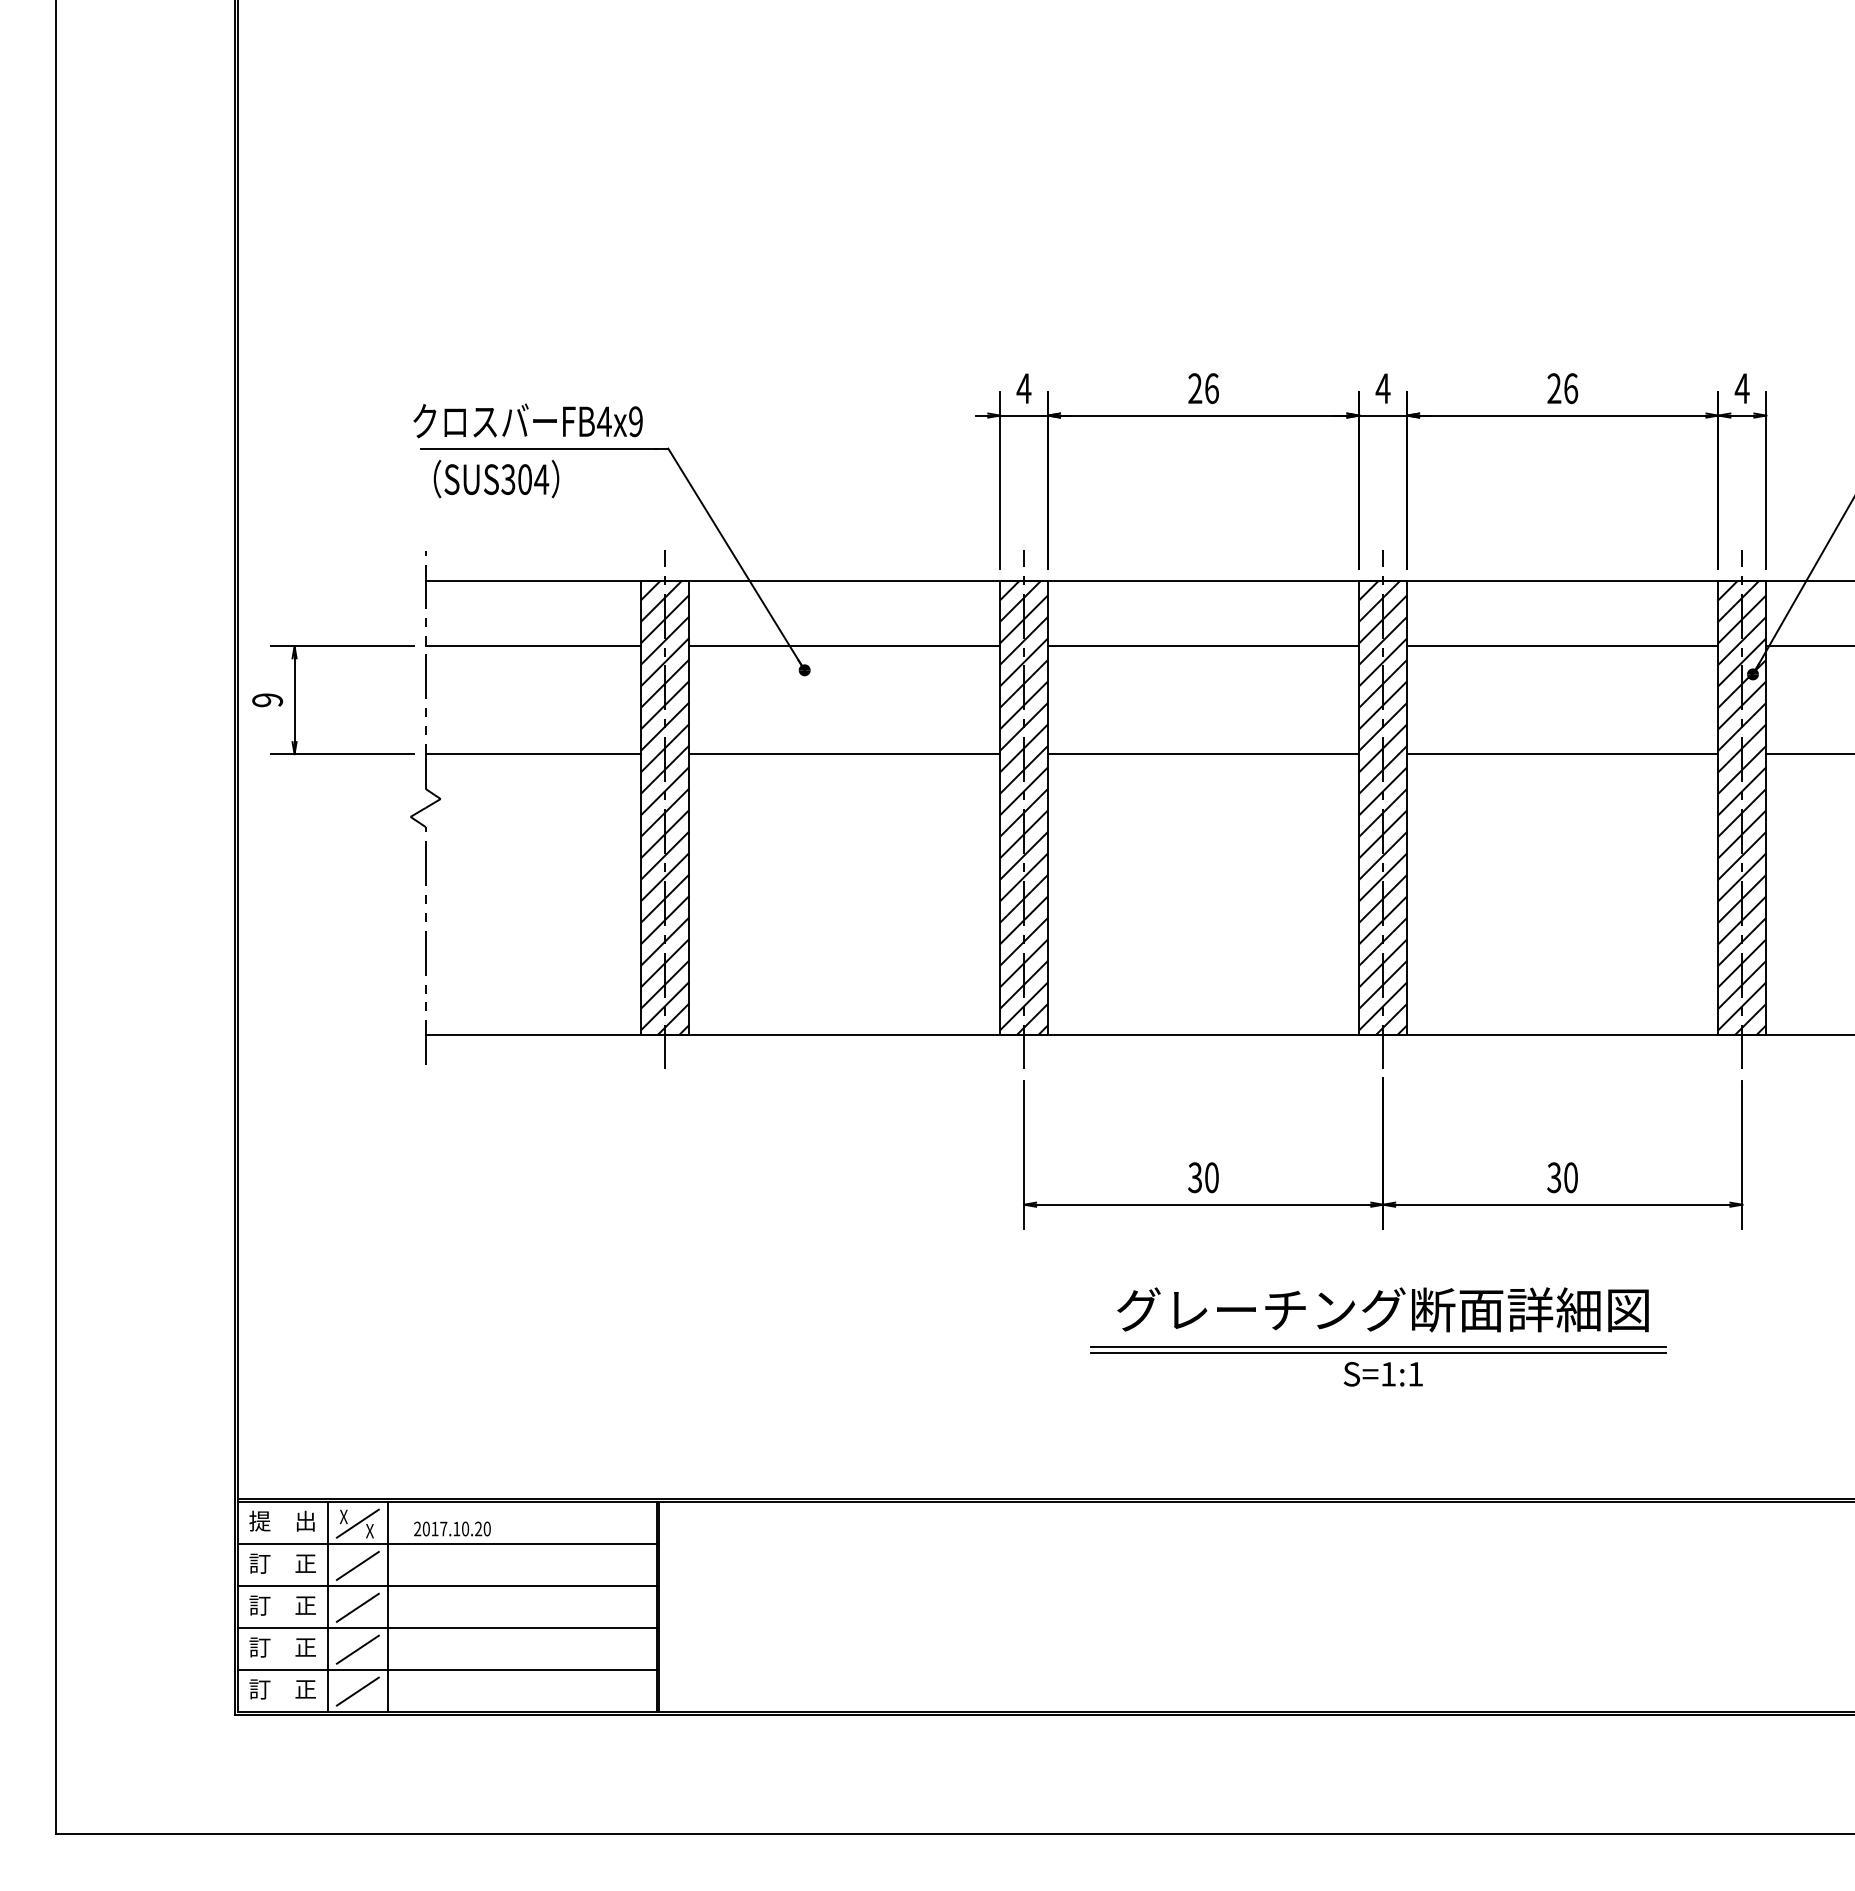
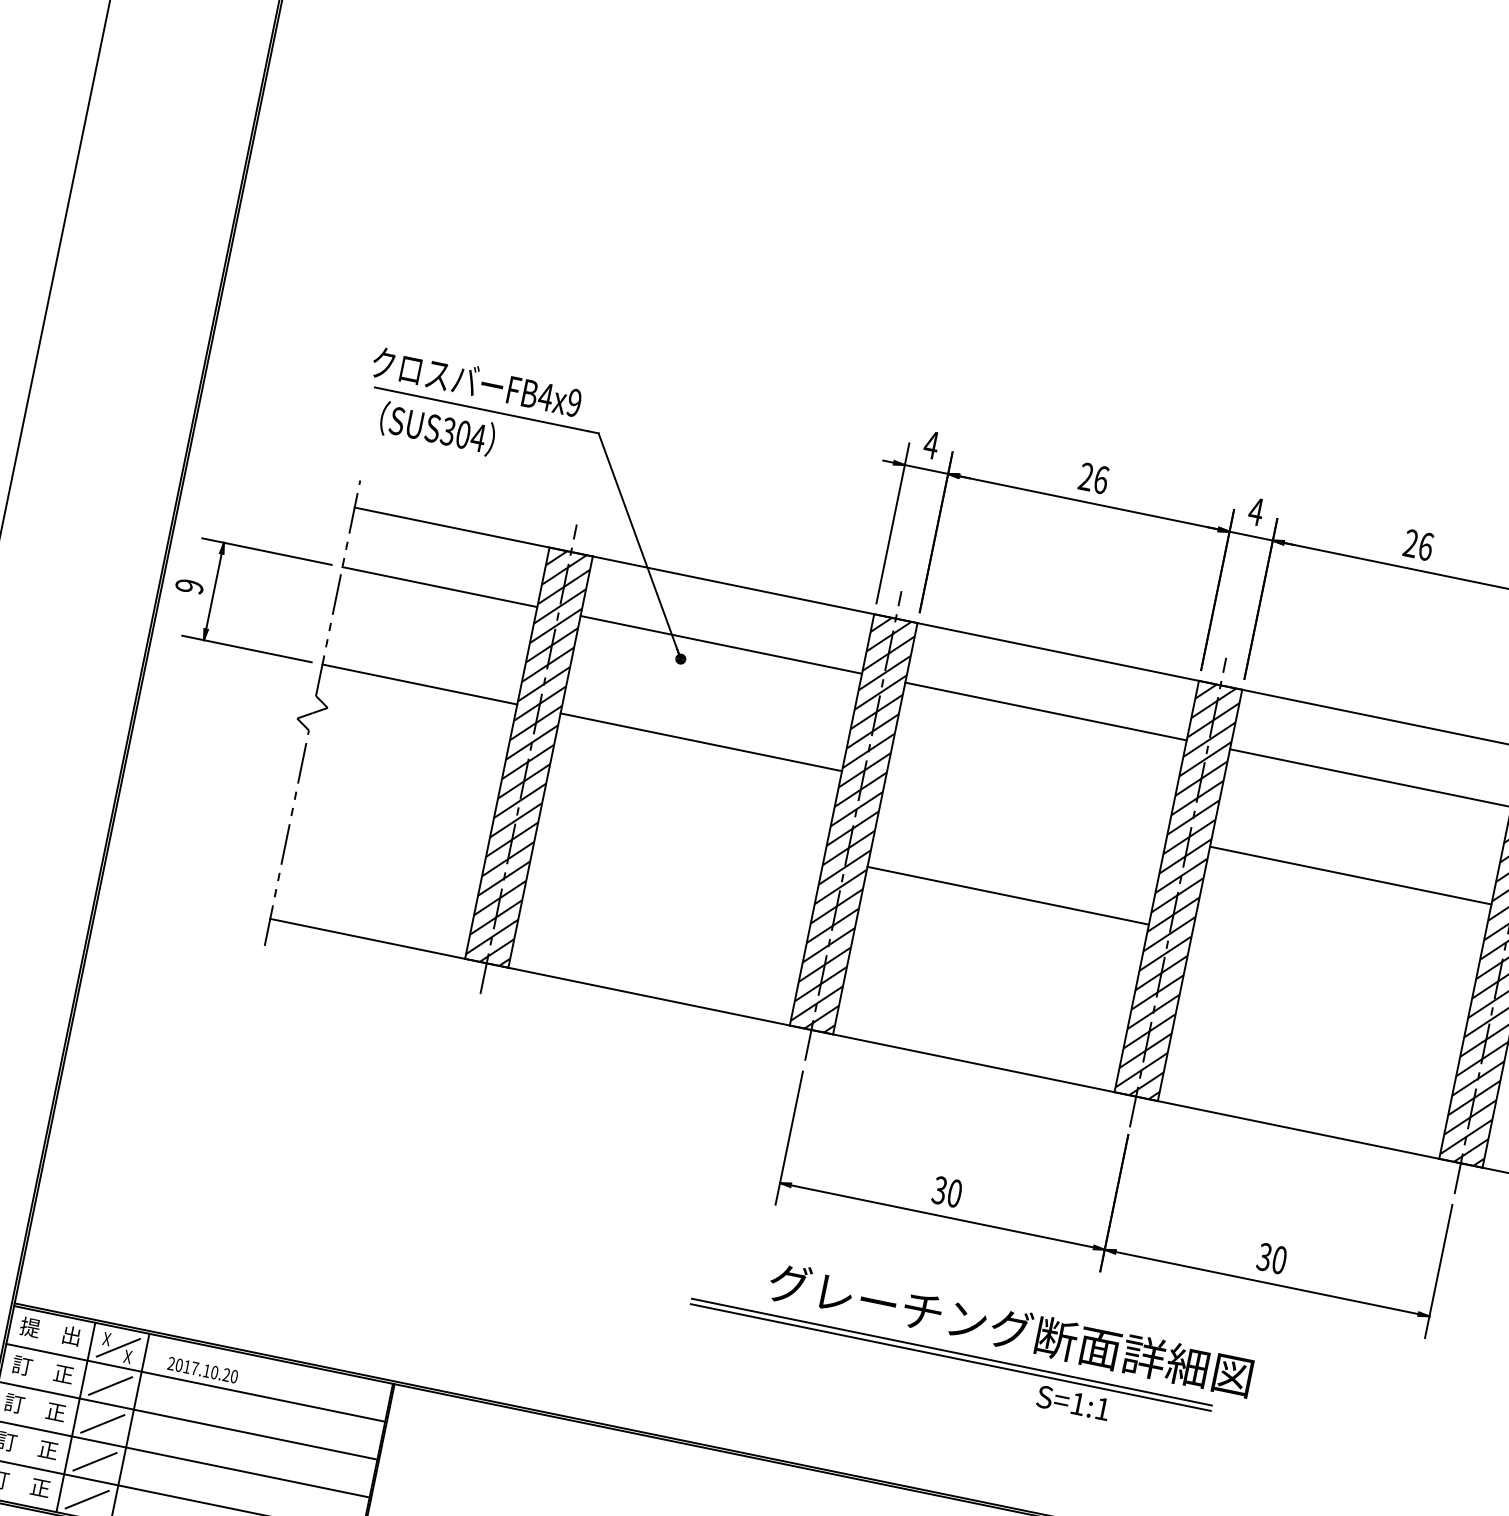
line: (1203, 754) -> (1007, 896), moved
text: (1382, 1309) -> (1010, 1329), moved
part: (1378, 1349) -> (951, 1354), moved

